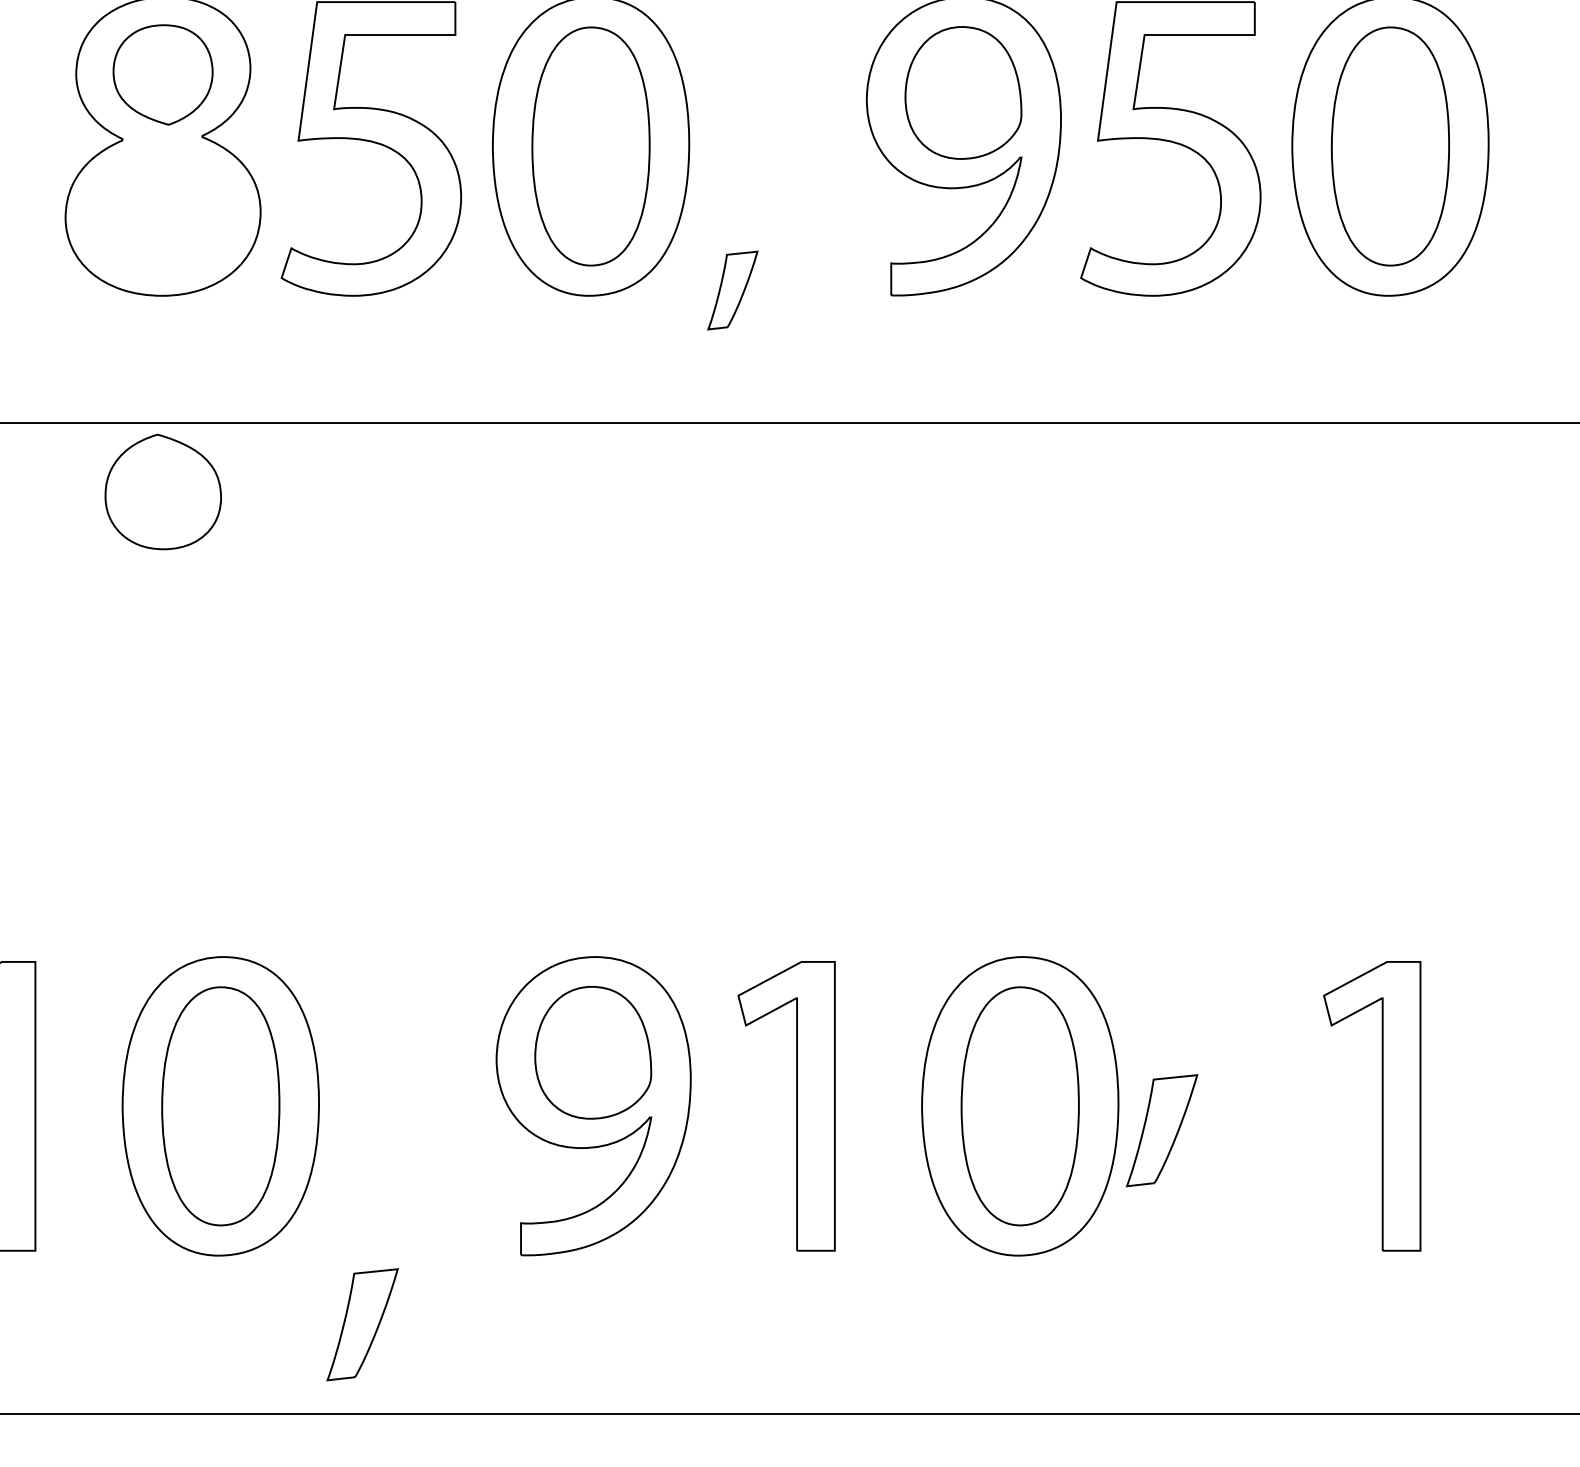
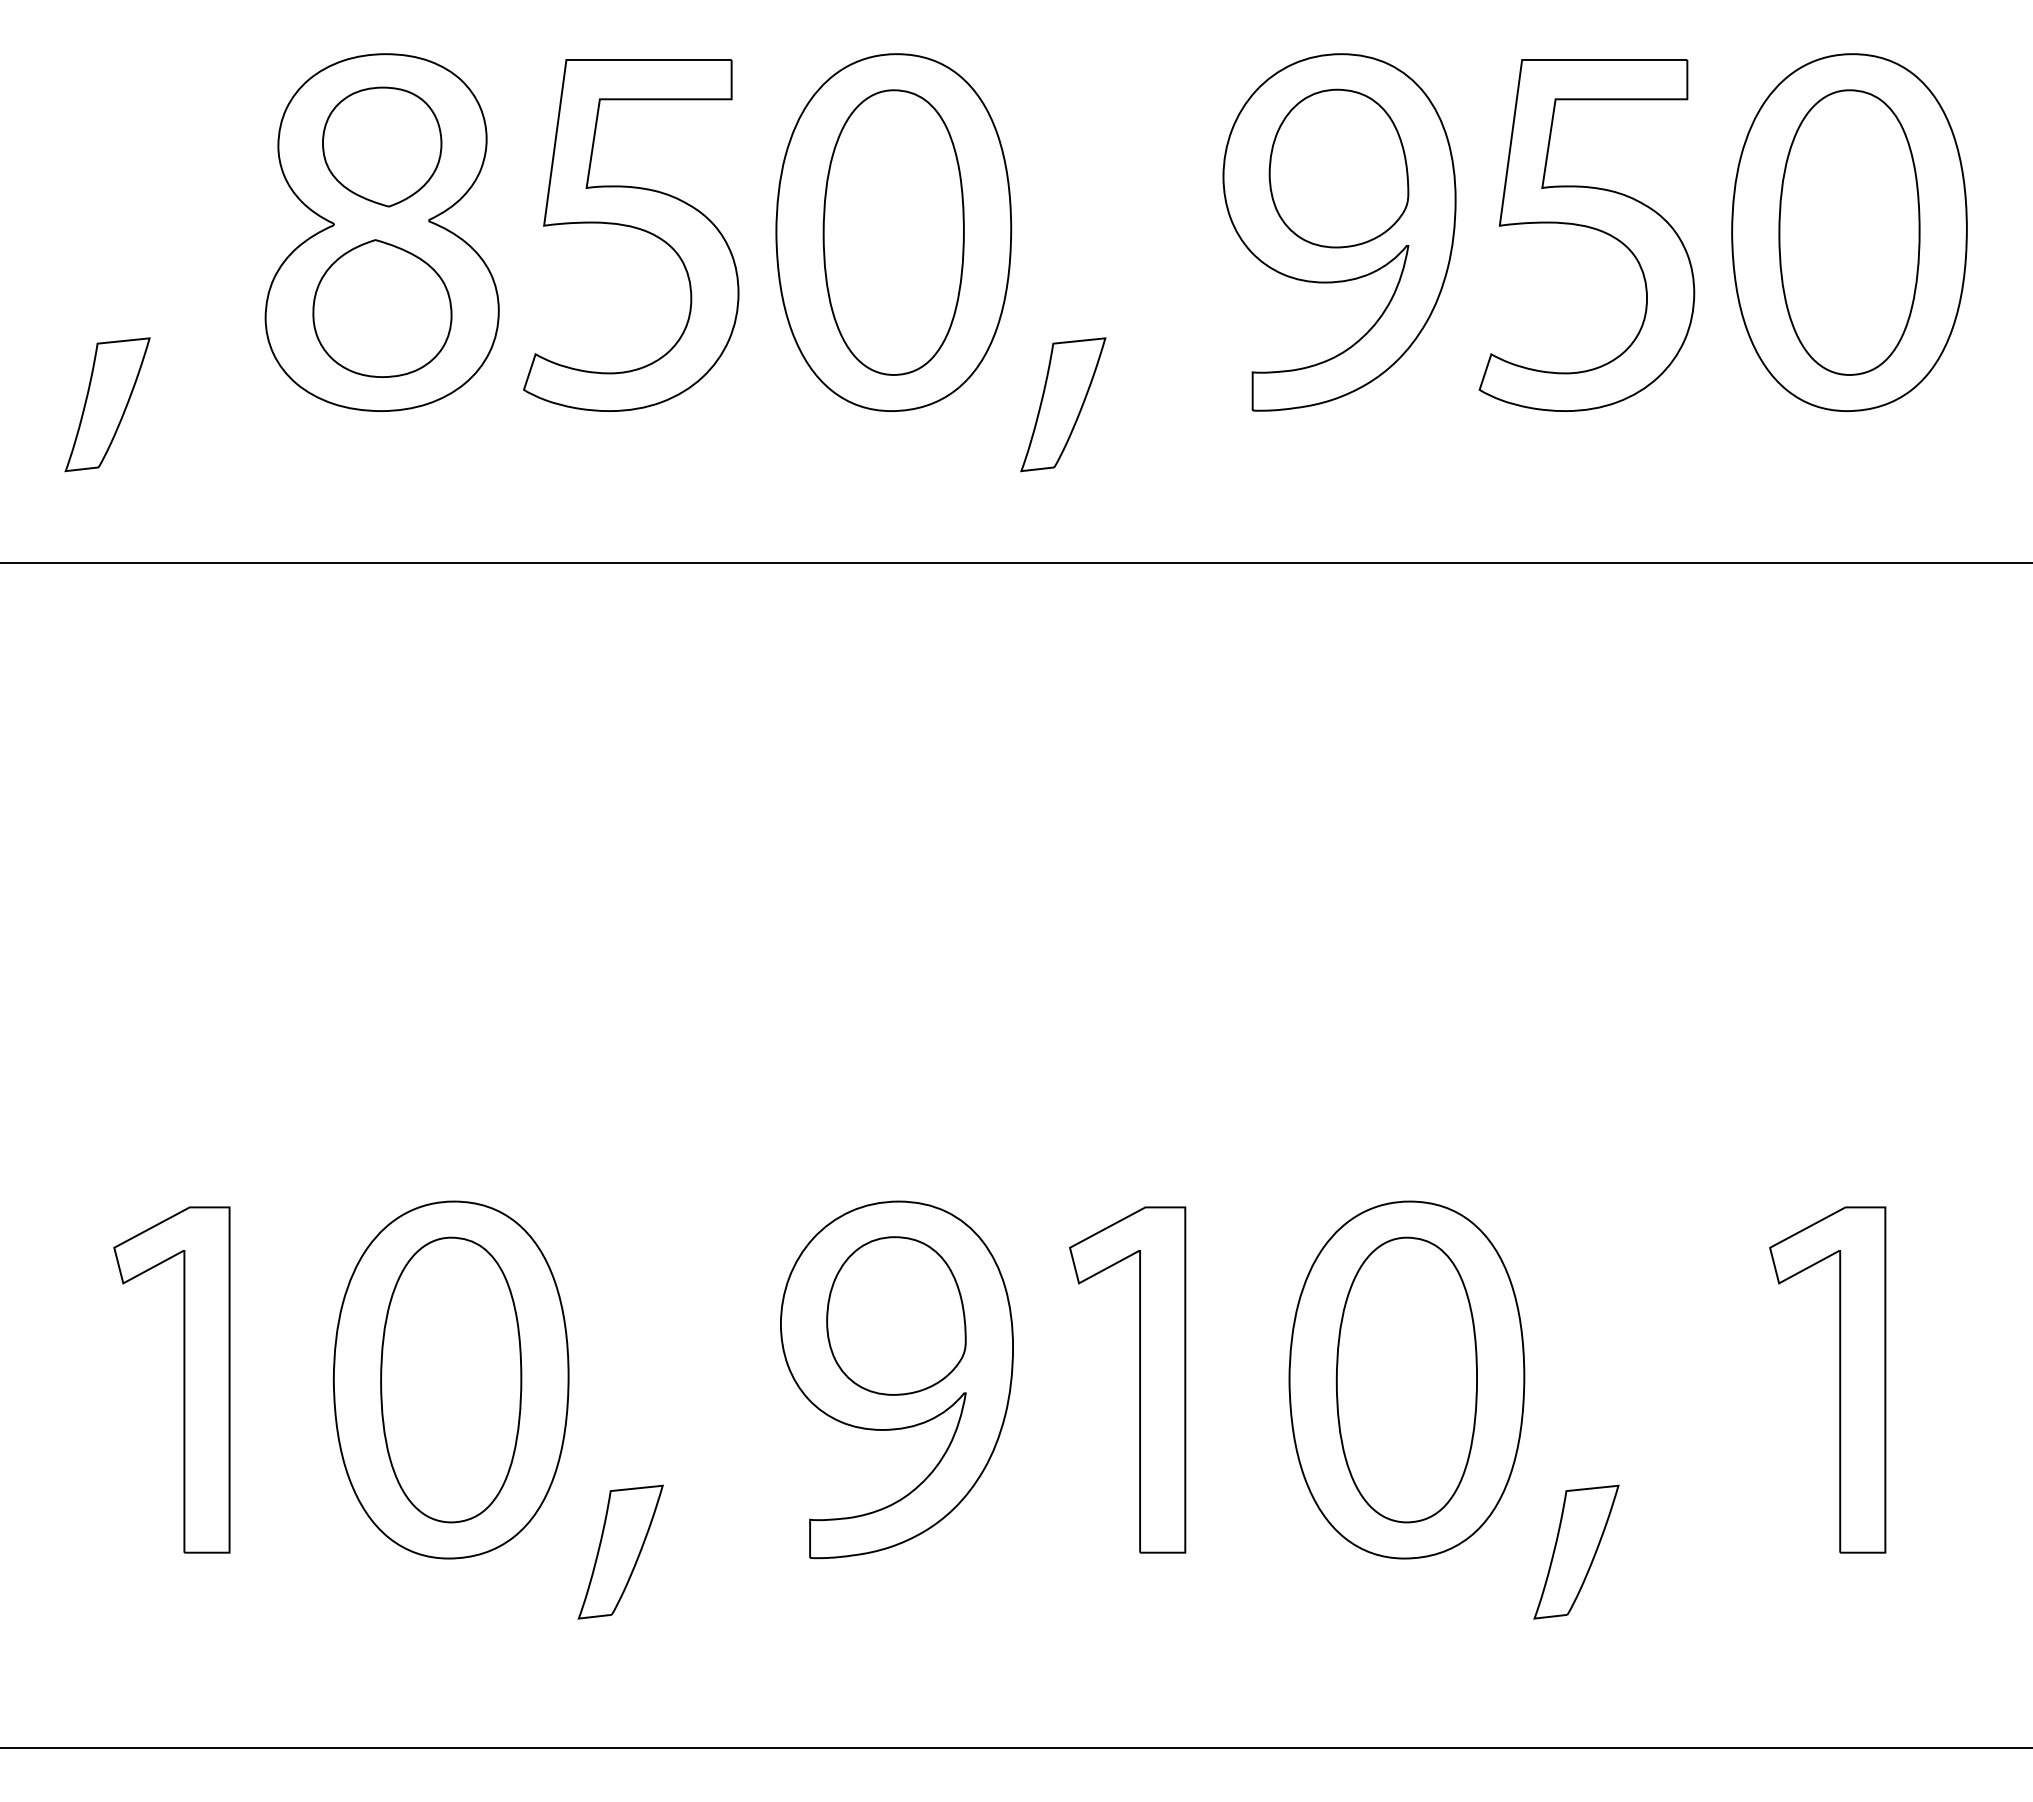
part: (732, 290) -> (1063, 404), size x1.43
part: (163, 491) -> (382, 308), moved
part: (1162, 1130) -> (1576, 1551), moved
part: (362, 1324) -> (620, 1551), moved

